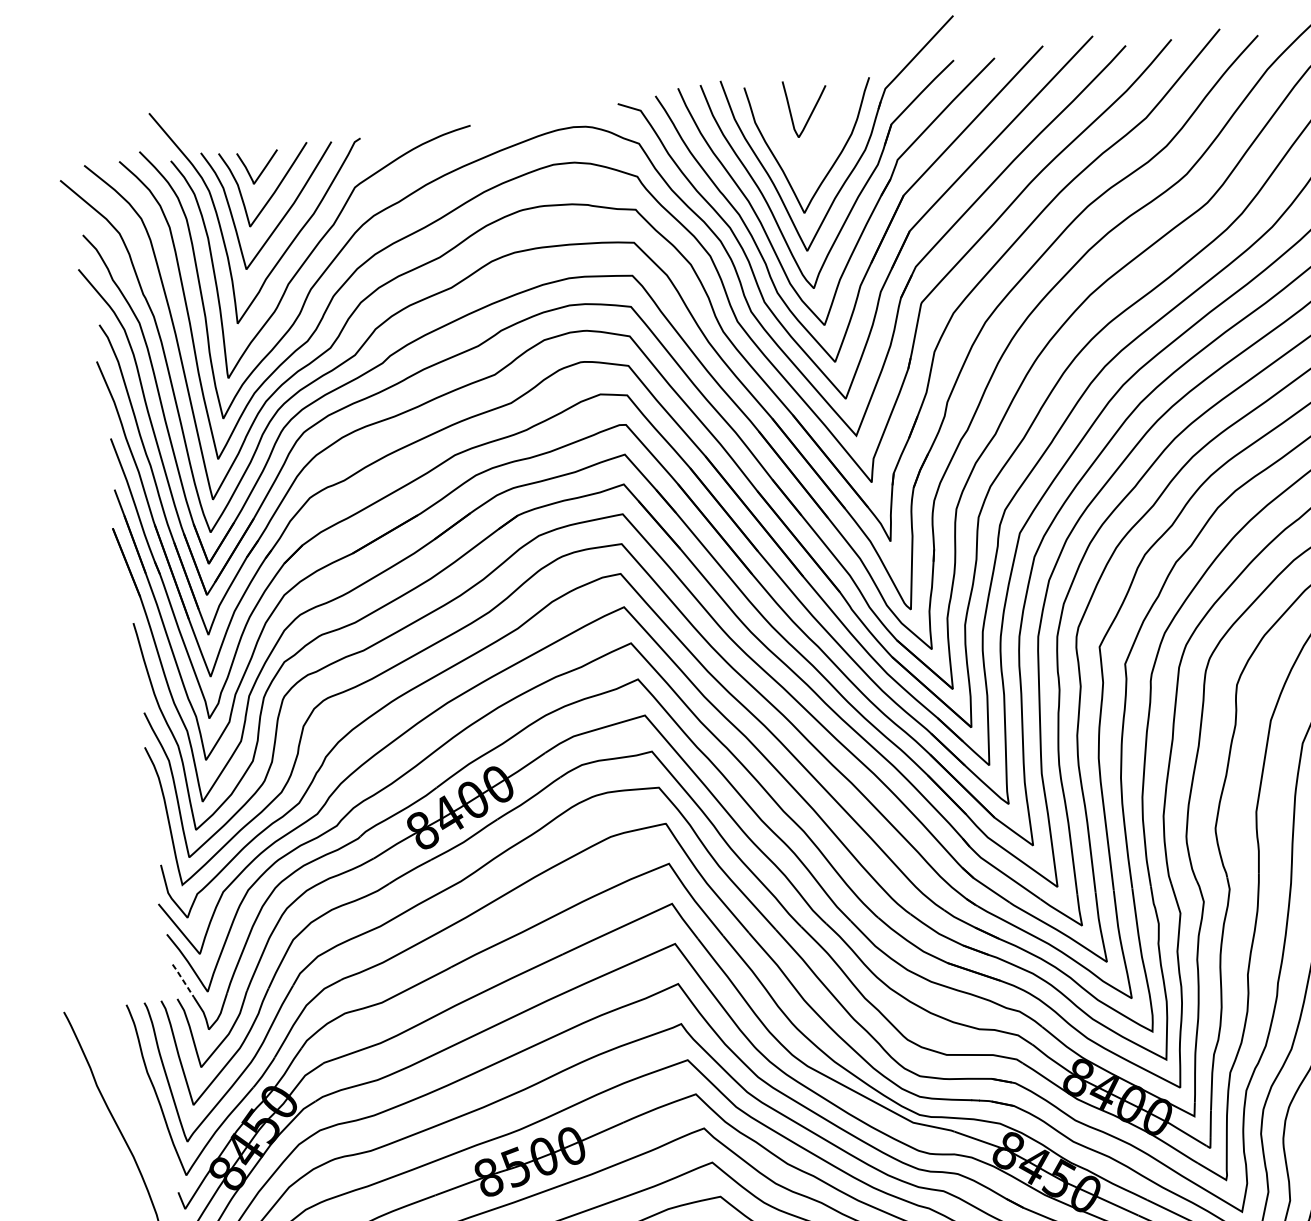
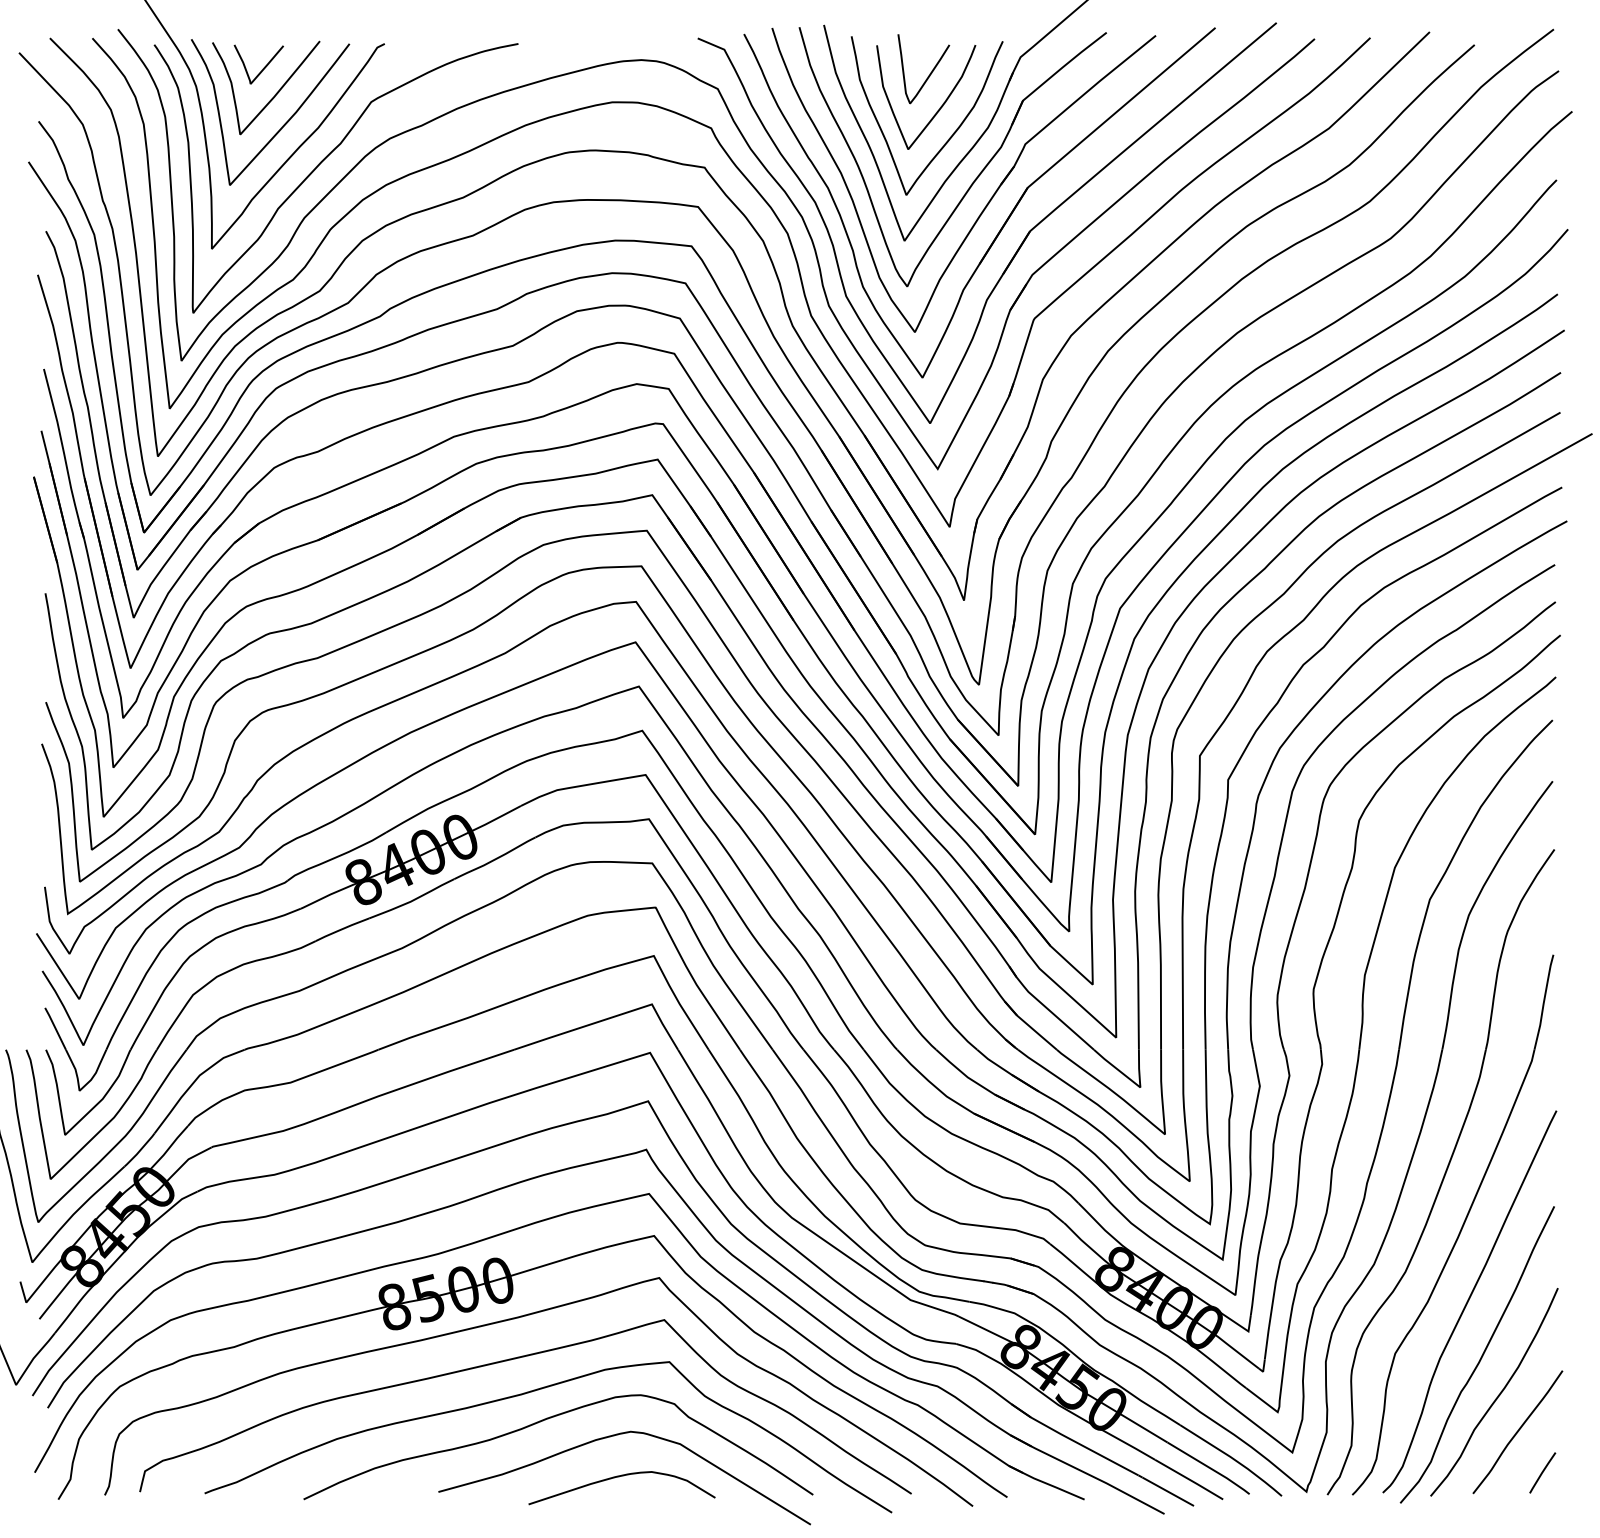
curve: (824, 136) -> (940, 106), added
line: (183, 980) -> (55, 1028), dashed -> solid

